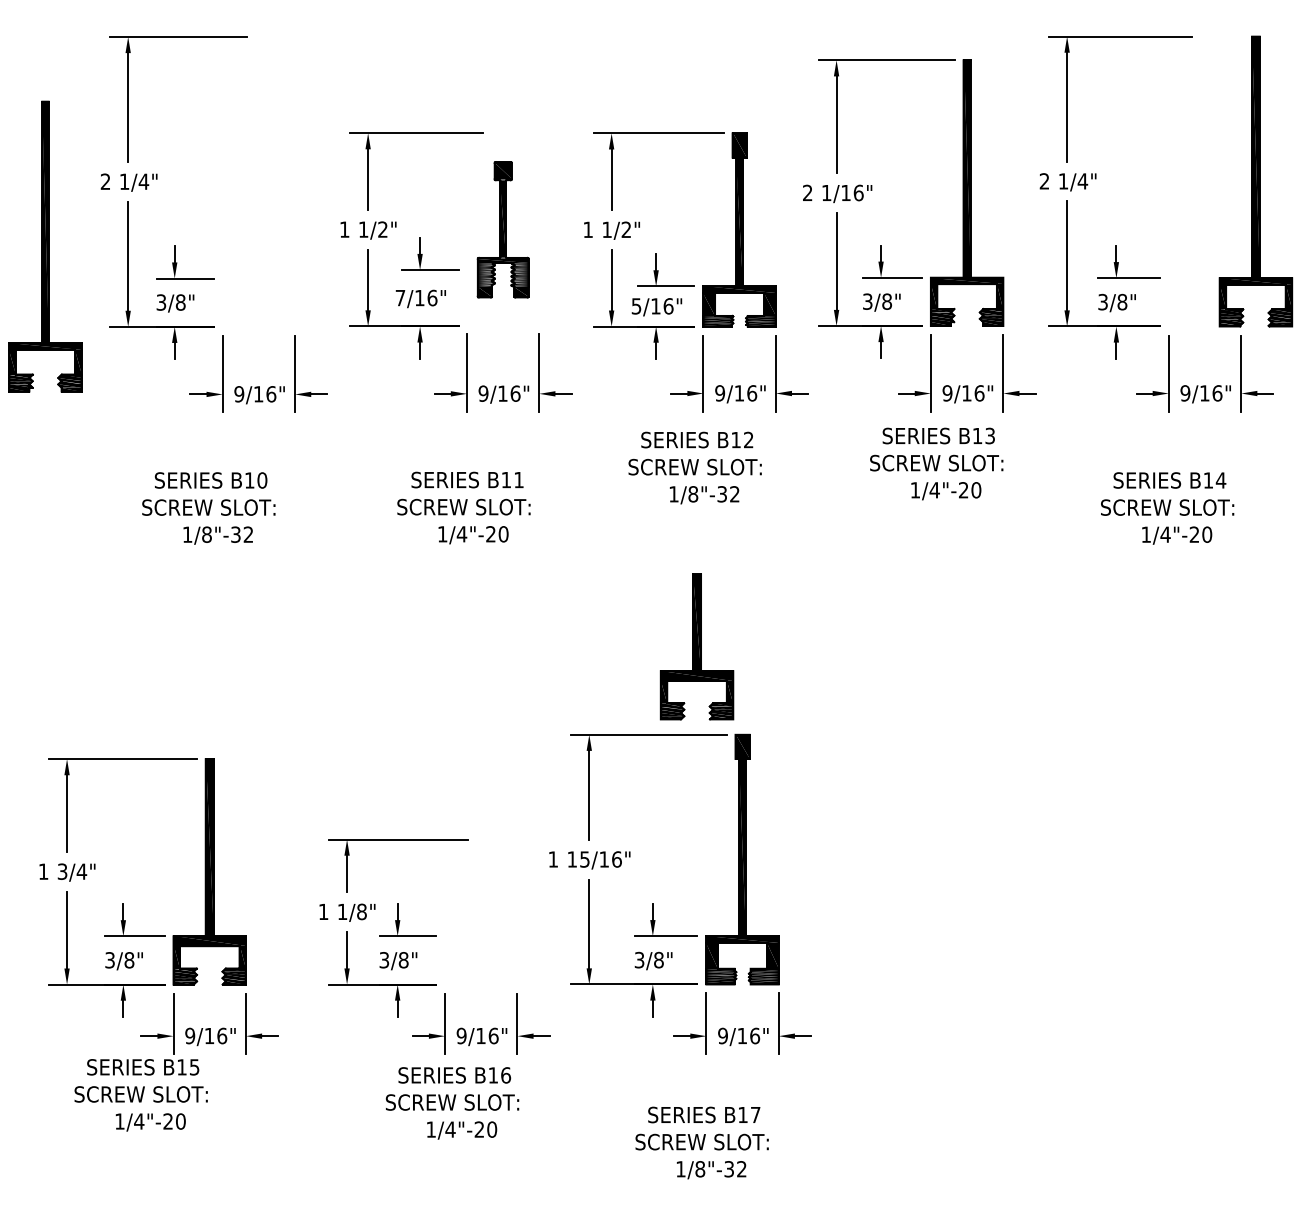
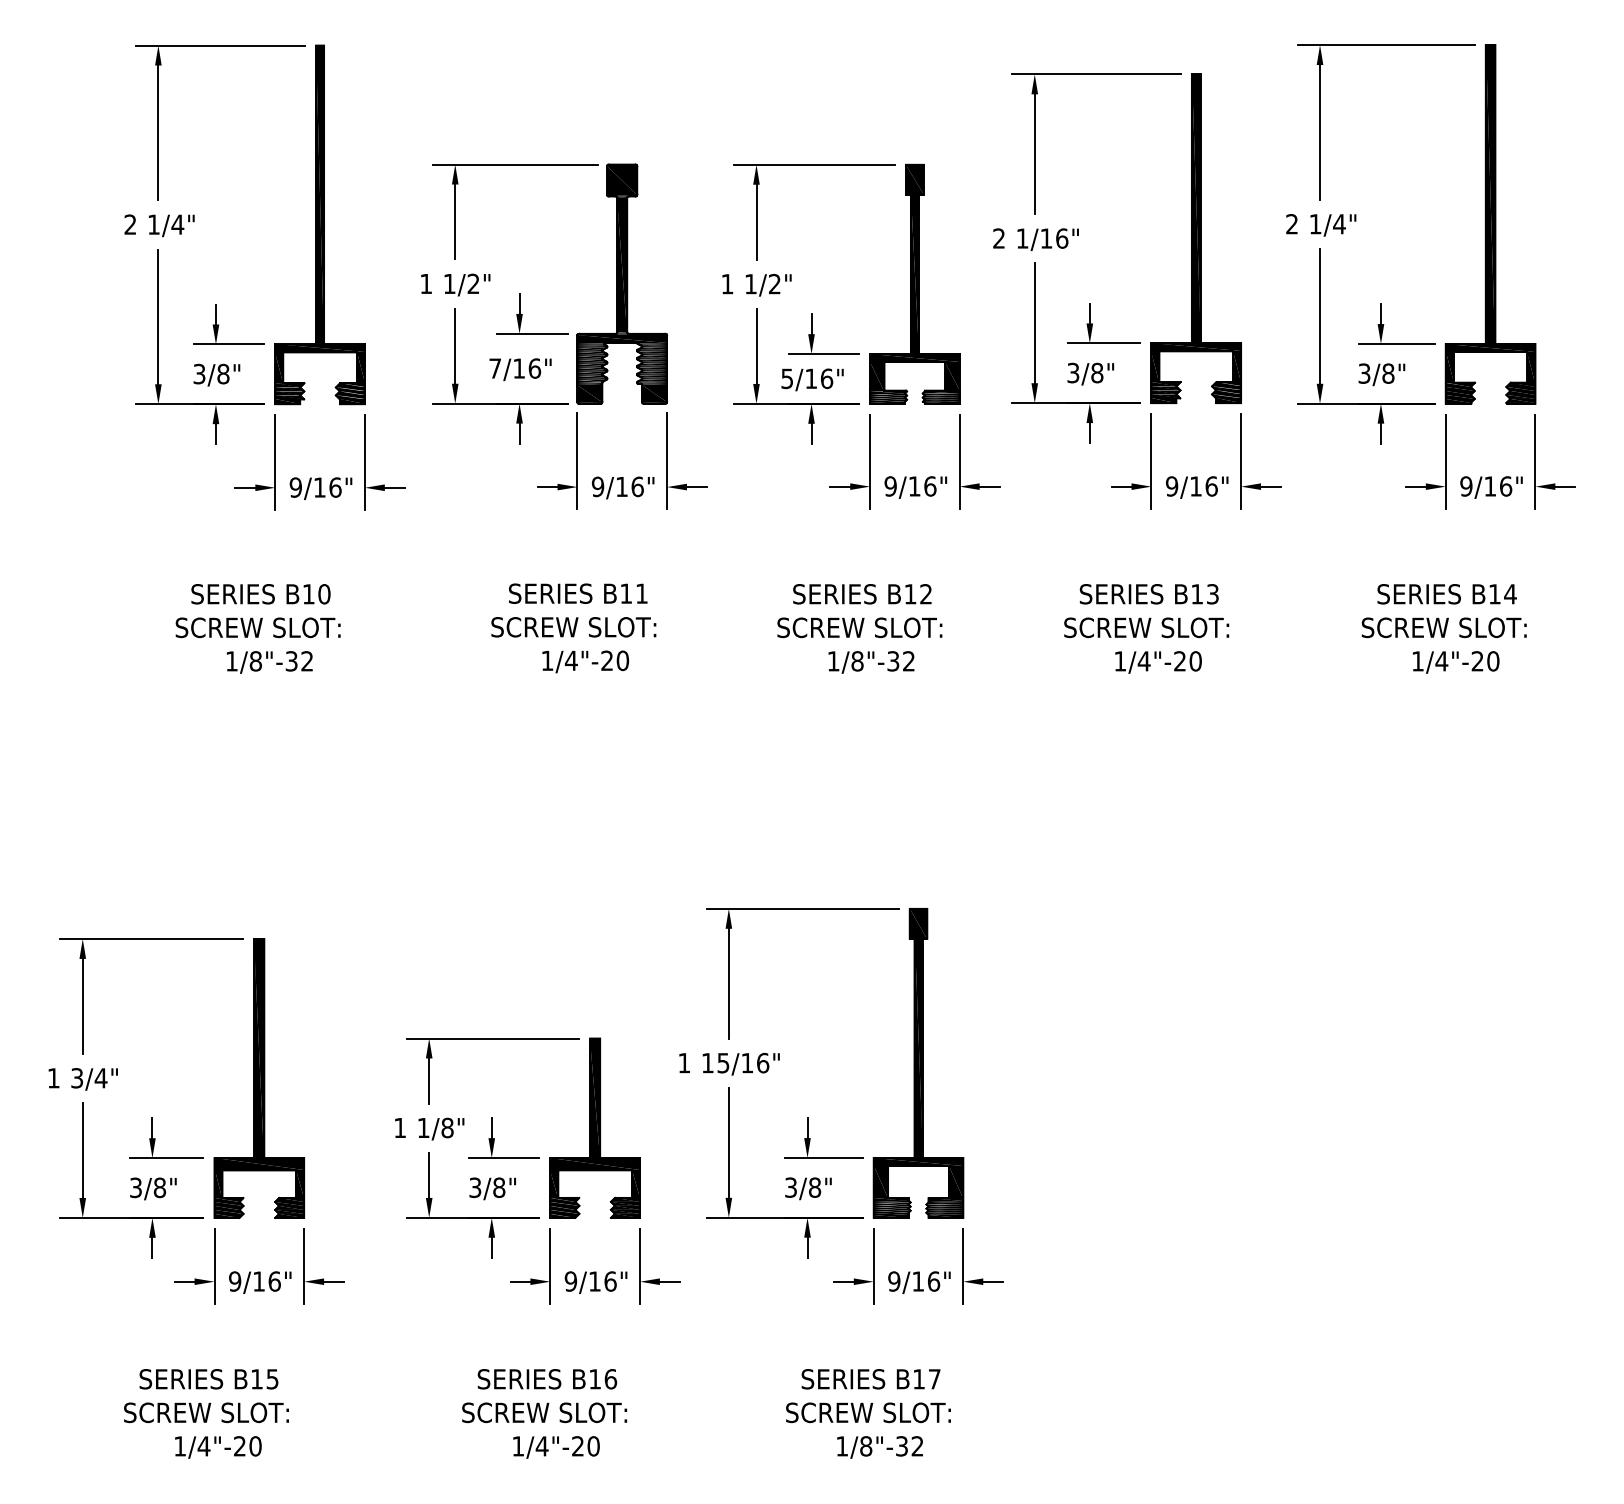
part: (1255, 181) -> (1490, 224), moved
part: (503, 229) -> (622, 283), size x1.43
part: (45, 246) -> (319, 224), moved
text: (936, 463) -> (1146, 628), moved
text: (694, 467) -> (859, 628), moved
part: (696, 646) -> (594, 1127), moved
text: (141, 1095) -> (206, 1413), moved
text: (452, 1103) -> (544, 1413), moved

